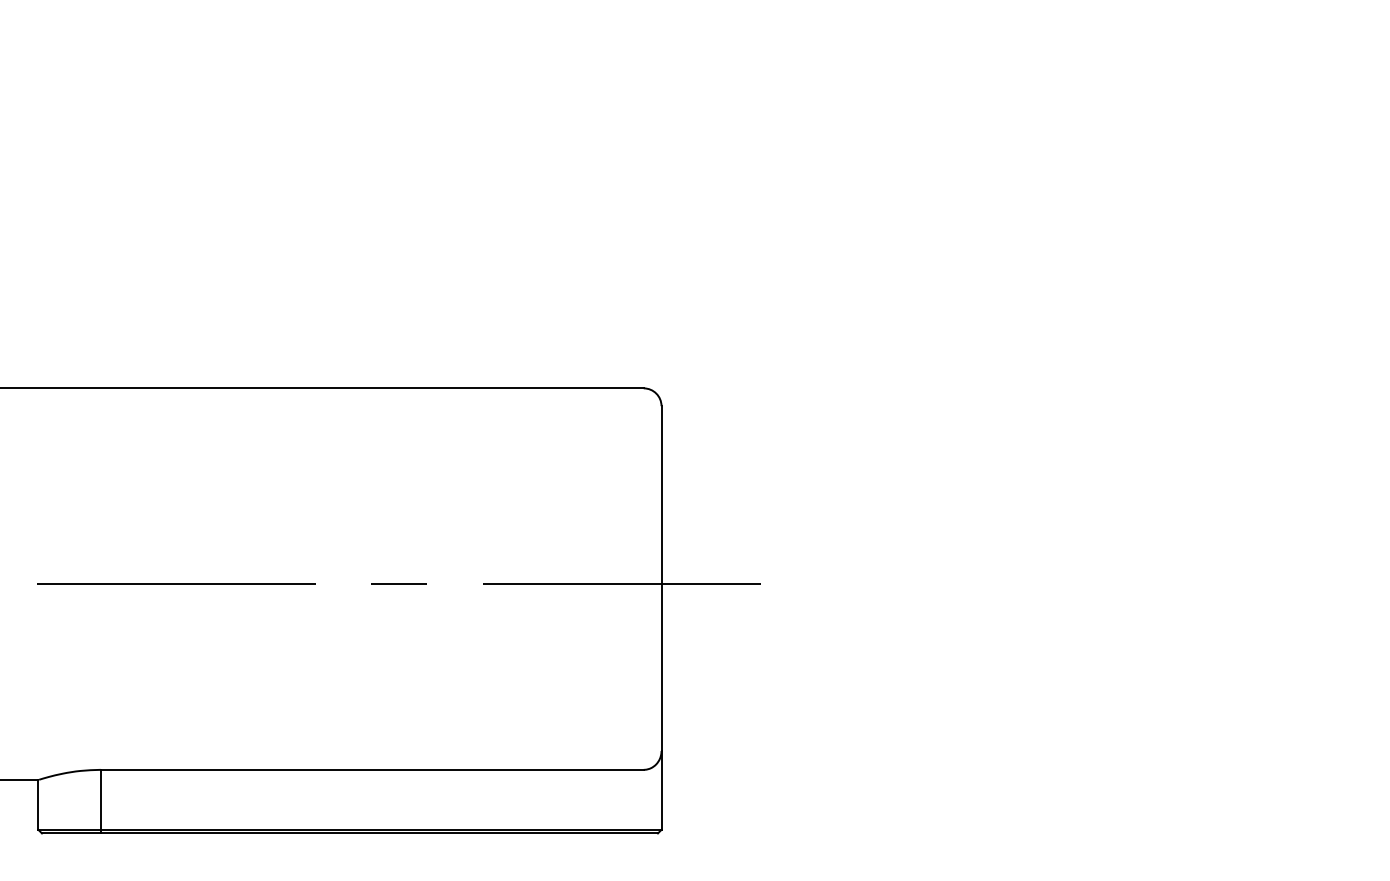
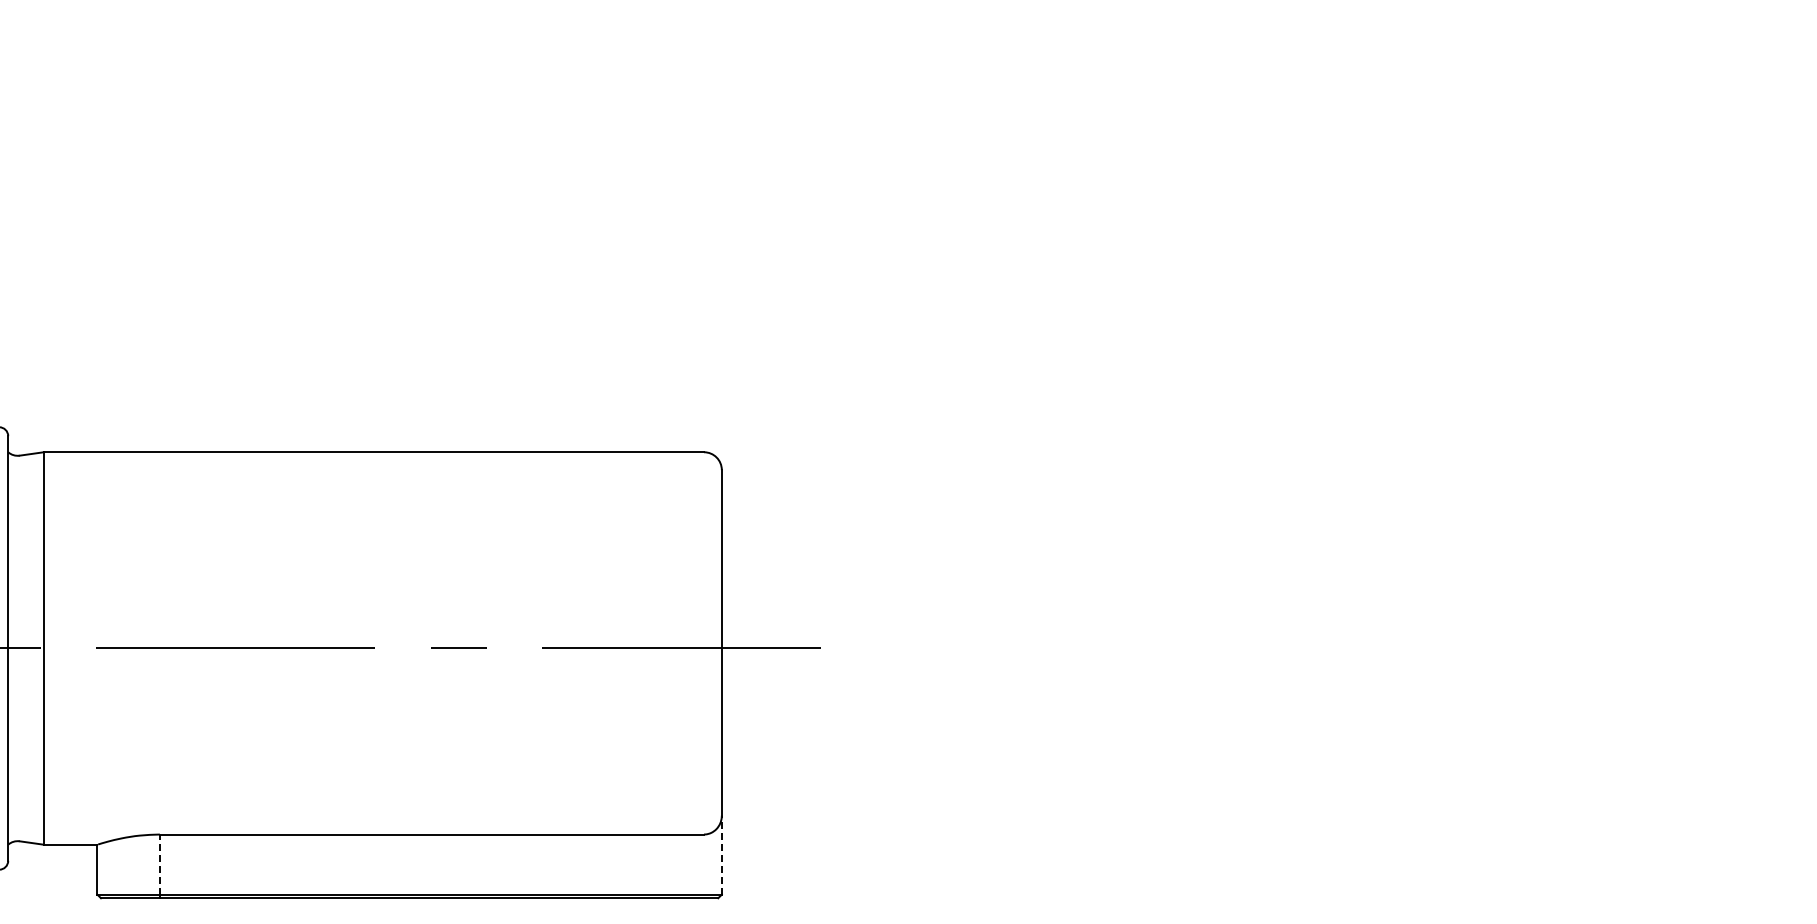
line: (661, 790) -> (721, 855), solid -> dashed
line: (100, 799) -> (159, 864), solid -> dashed

